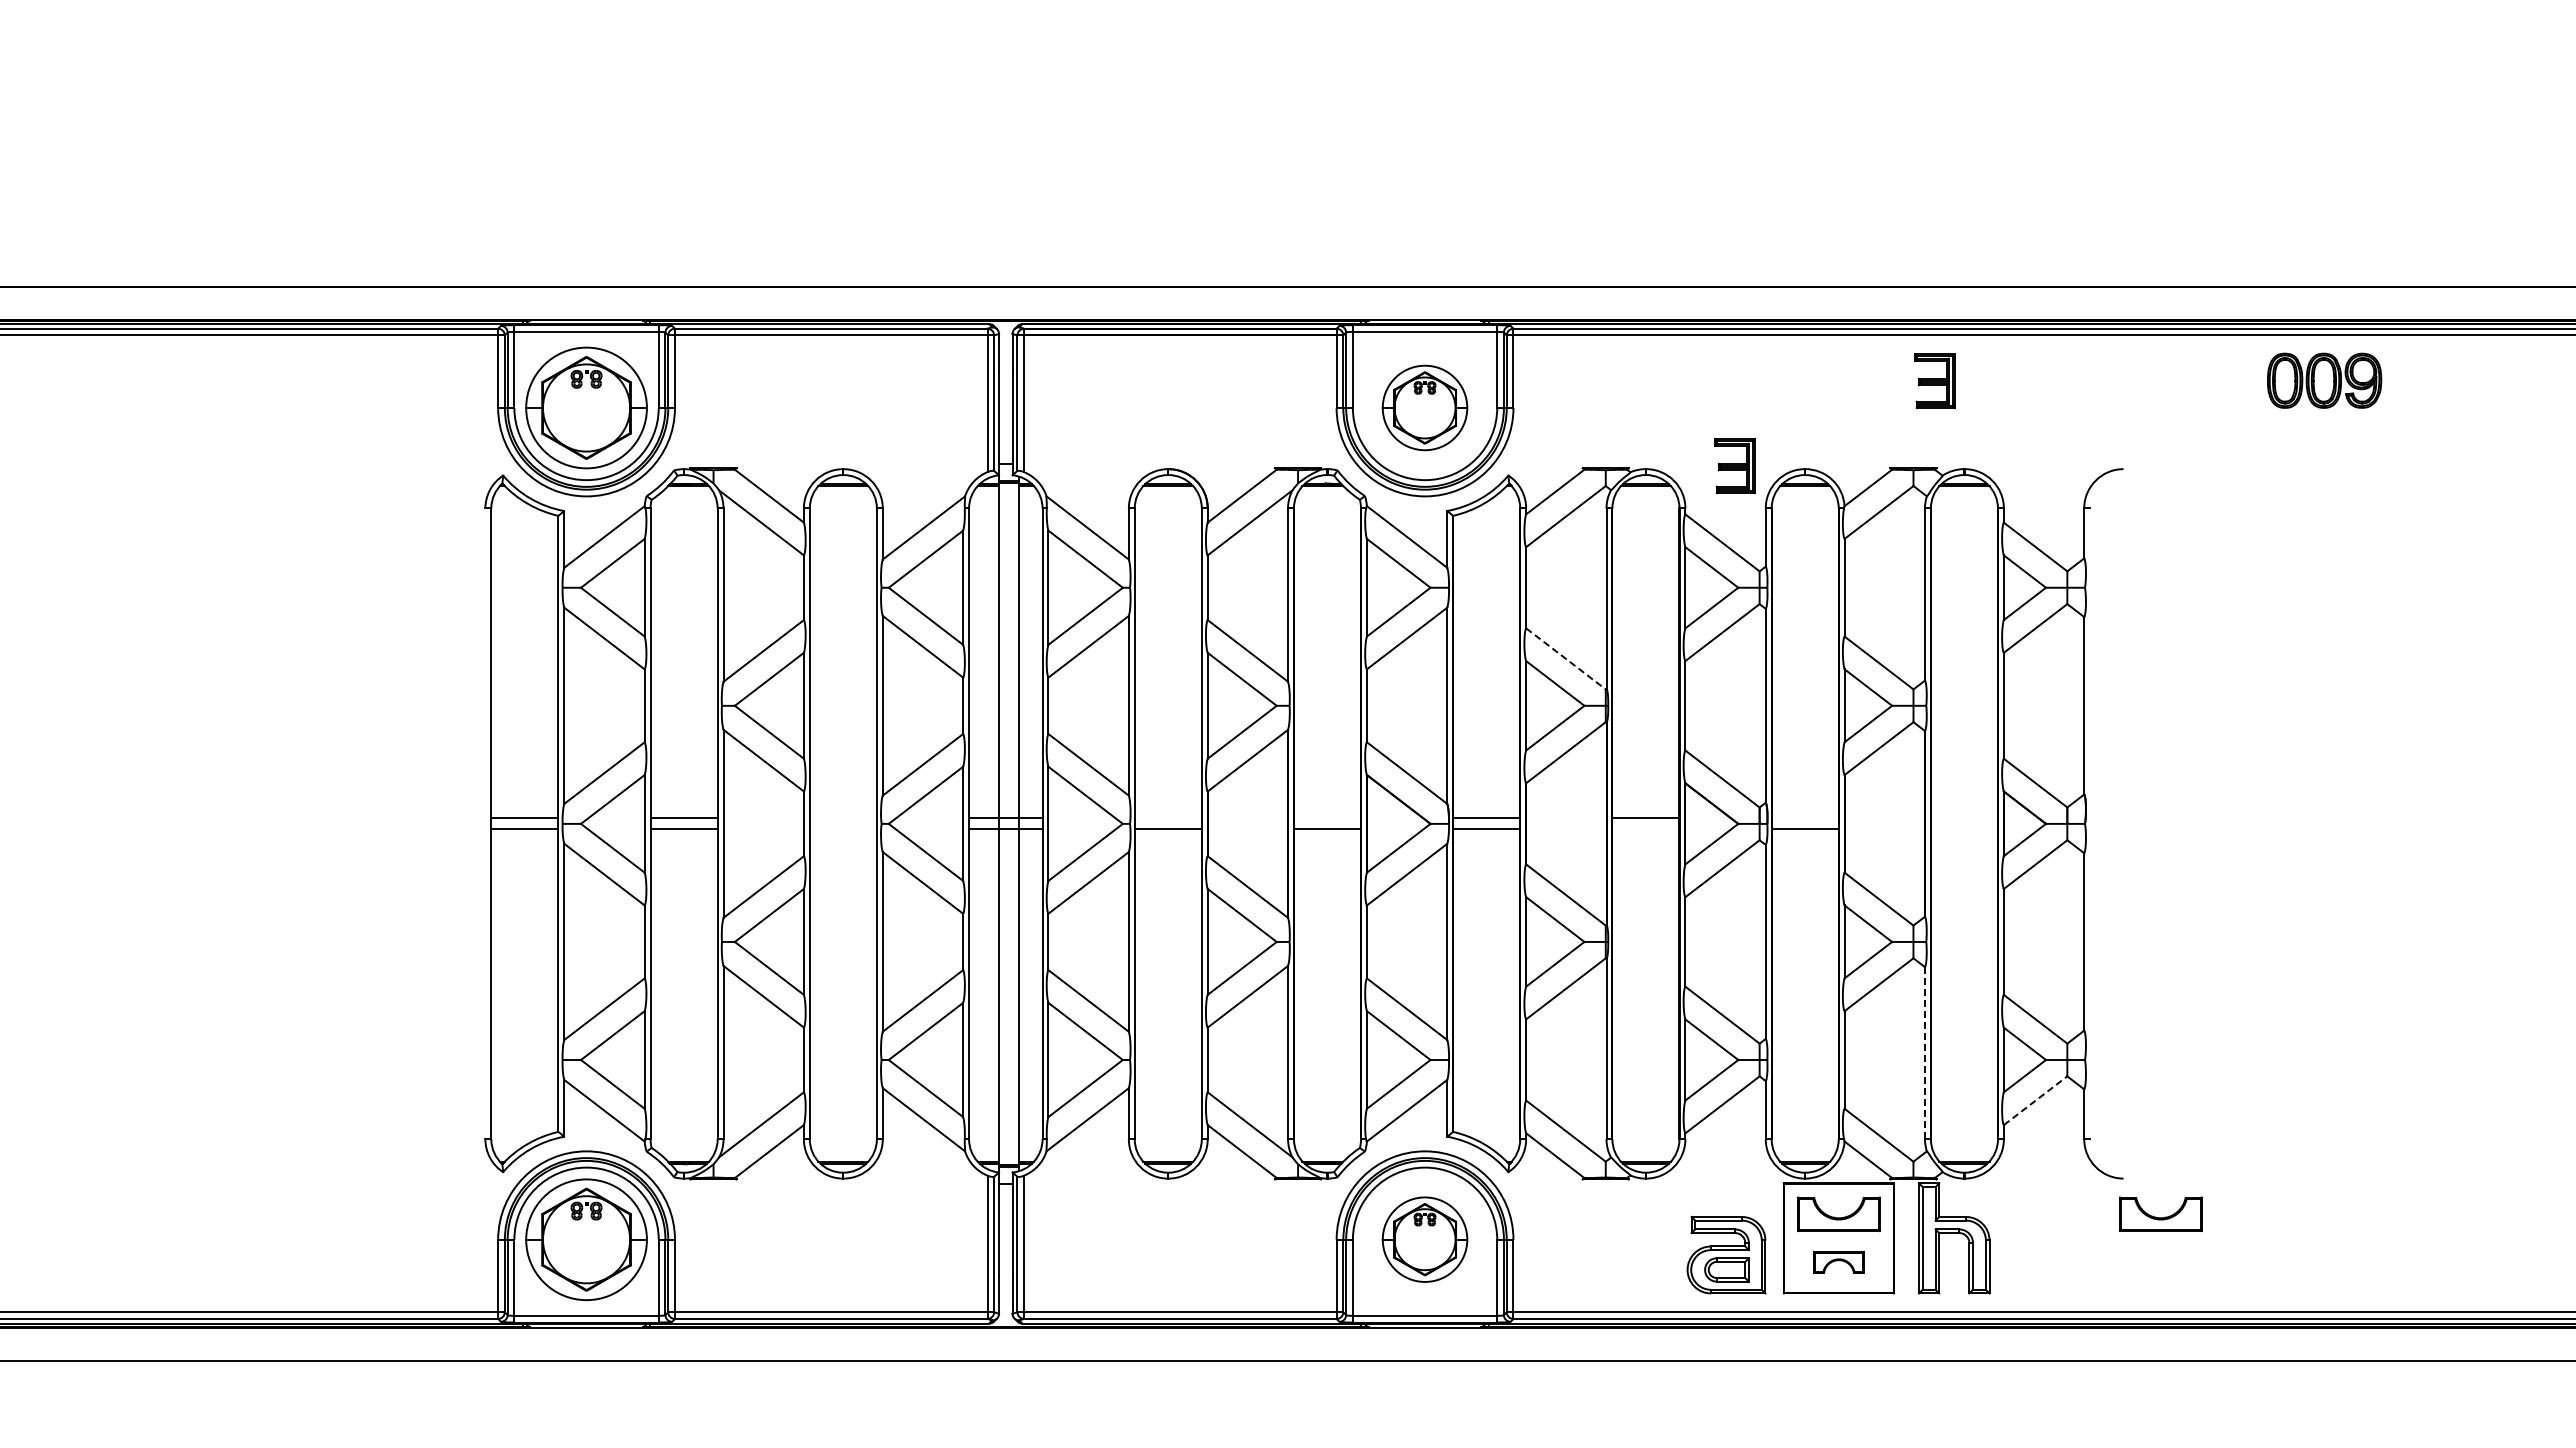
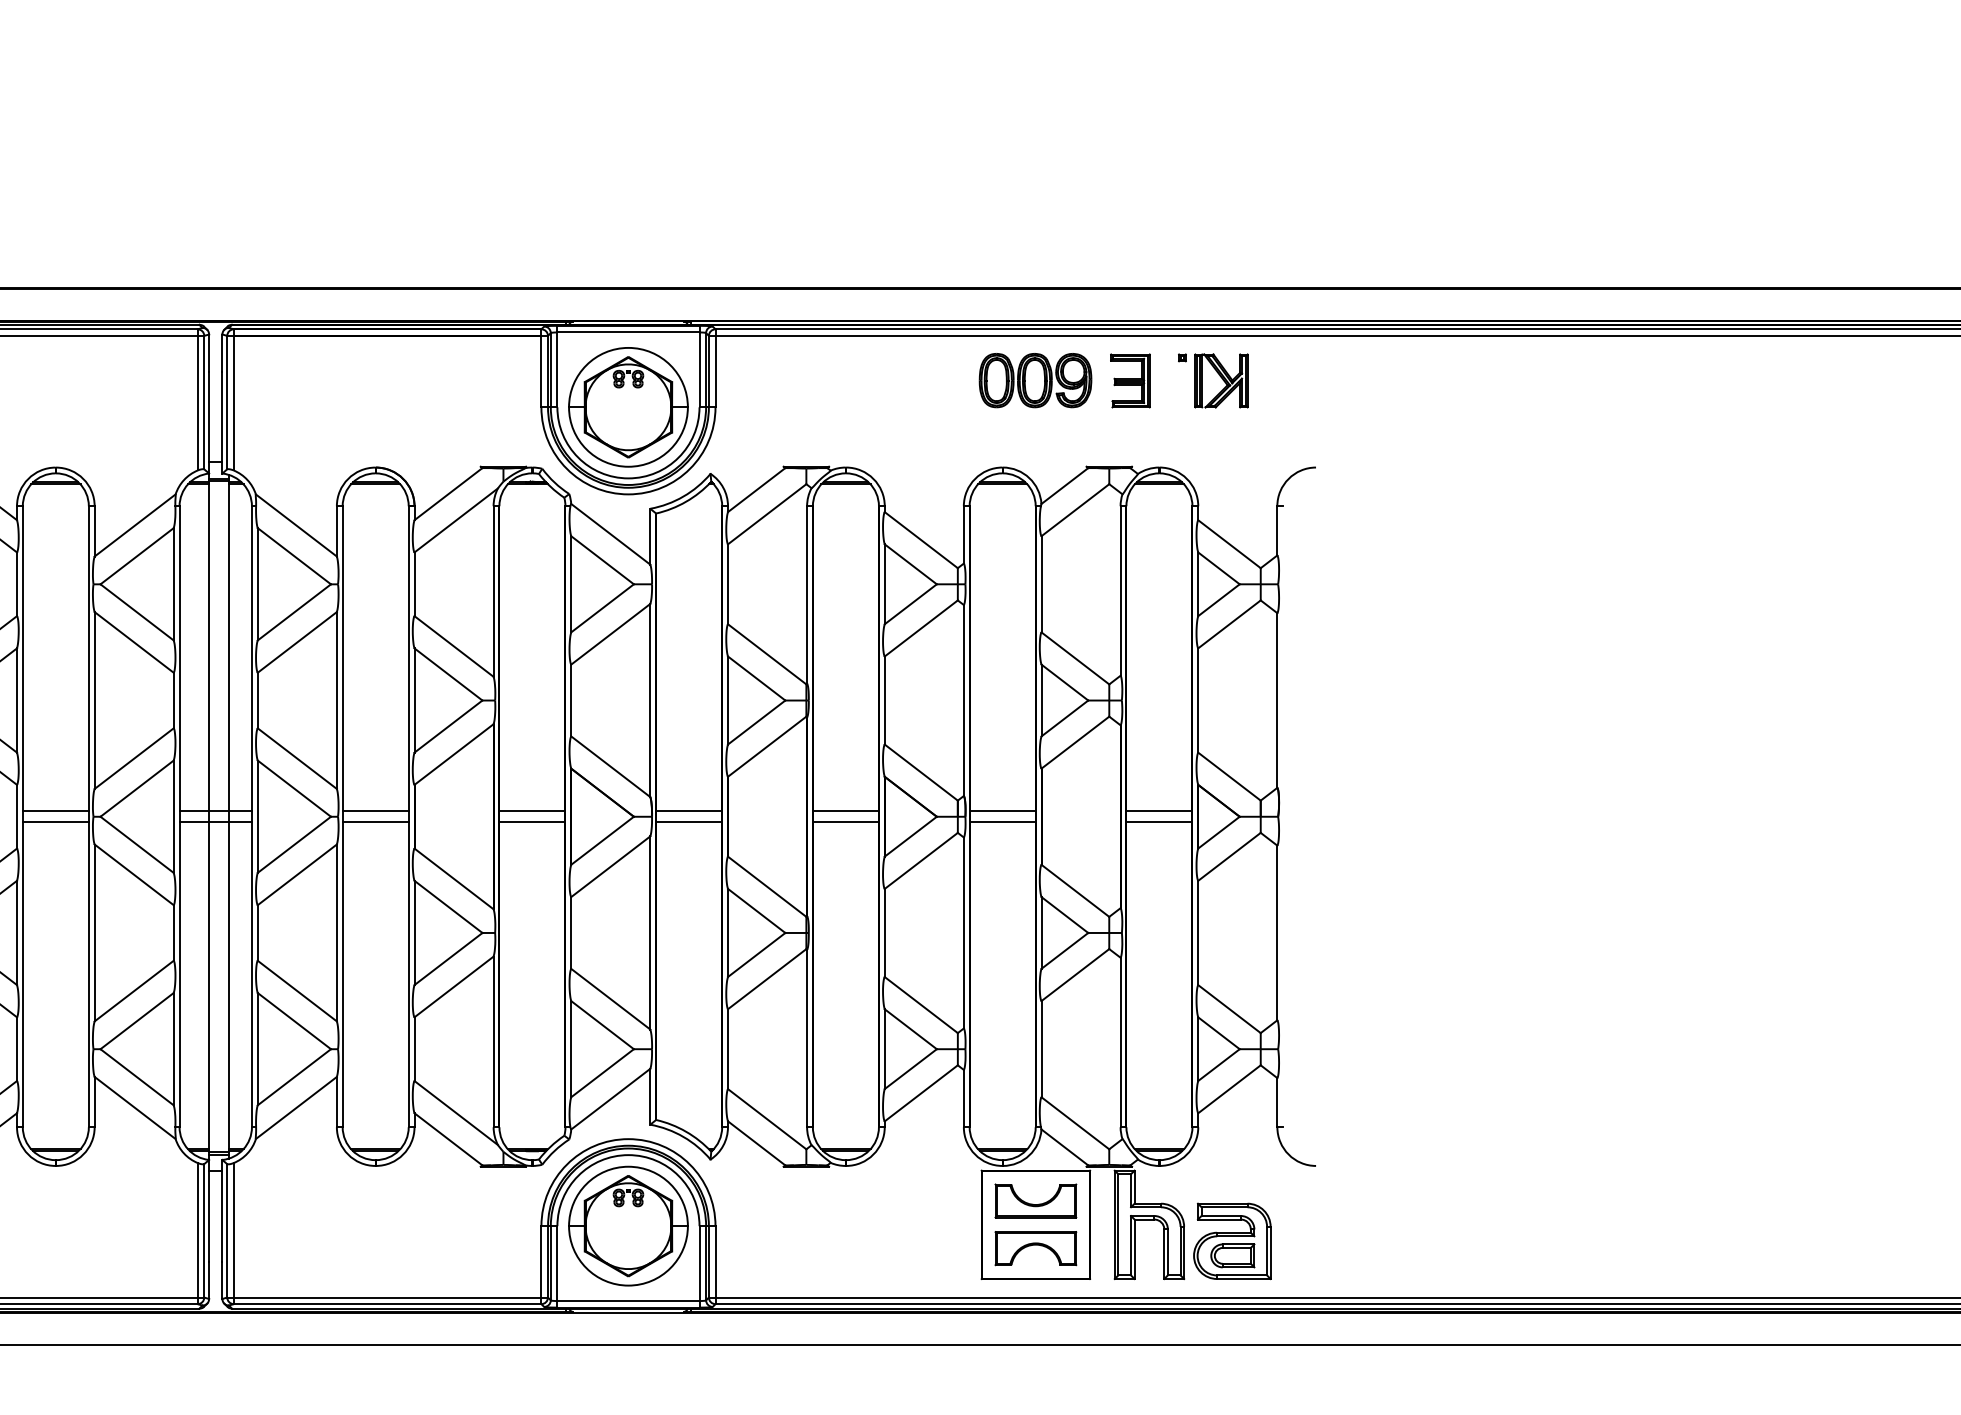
part: (2024, 375) -> (1218, 375), added
part: (2324, 380) -> (1035, 380), moved
part: (1424, 407) -> (627, 406), size x1.43
part: (1734, 465) -> (933, 463), removed
line: (1566, 659) -> (767, 654), dashed -> solid
line: (842, 818) -> (55, 811), added
line: (1167, 818) -> (374, 811), added
line: (1327, 818) -> (532, 811), added
line: (1804, 818) -> (1001, 811), added
line: (1963, 818) -> (1158, 811), added
line: (842, 829) -> (55, 822), added
line: (1645, 829) -> (845, 822), added
line: (1963, 829) -> (1158, 822), added
line: (1925, 1052) -> (1121, 1041), dashed -> solid
line: (2035, 1100) -> (1229, 1089), dashed -> solid
part: (2160, 1213) -> (1352, 1200), removed
part: (1424, 1239) -> (627, 1225), size x1.43
part: (1726, 1254) -> (1232, 1240), moved
part: (1838, 1262) -> (1035, 1248), size x1.67

